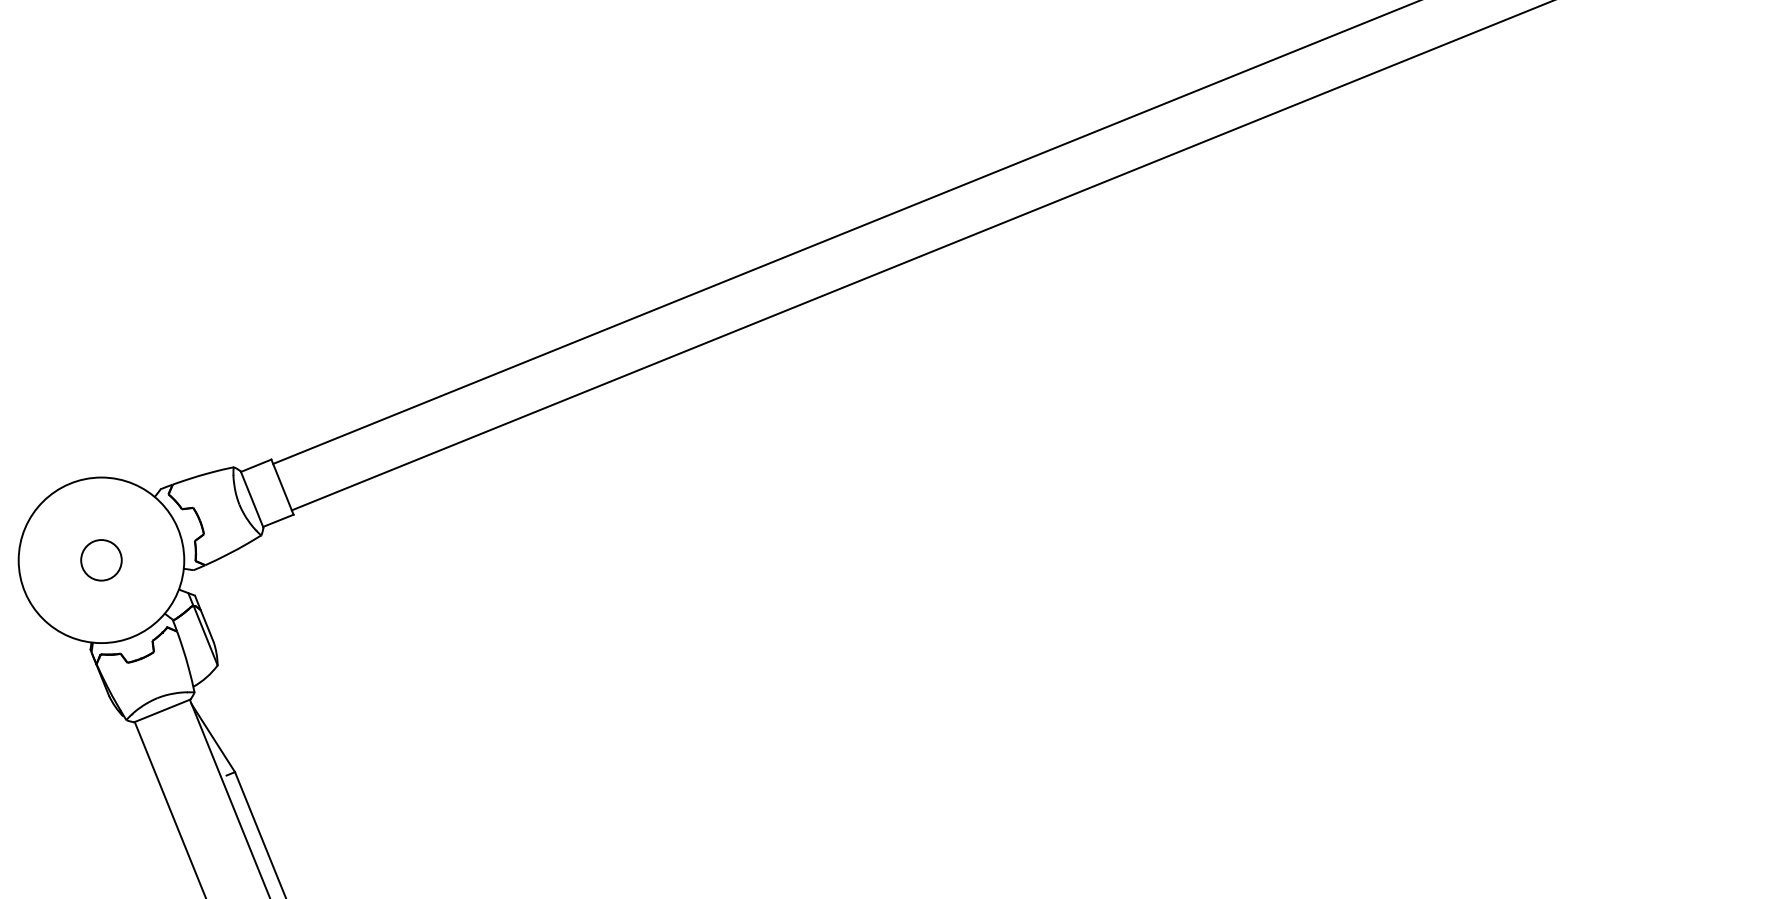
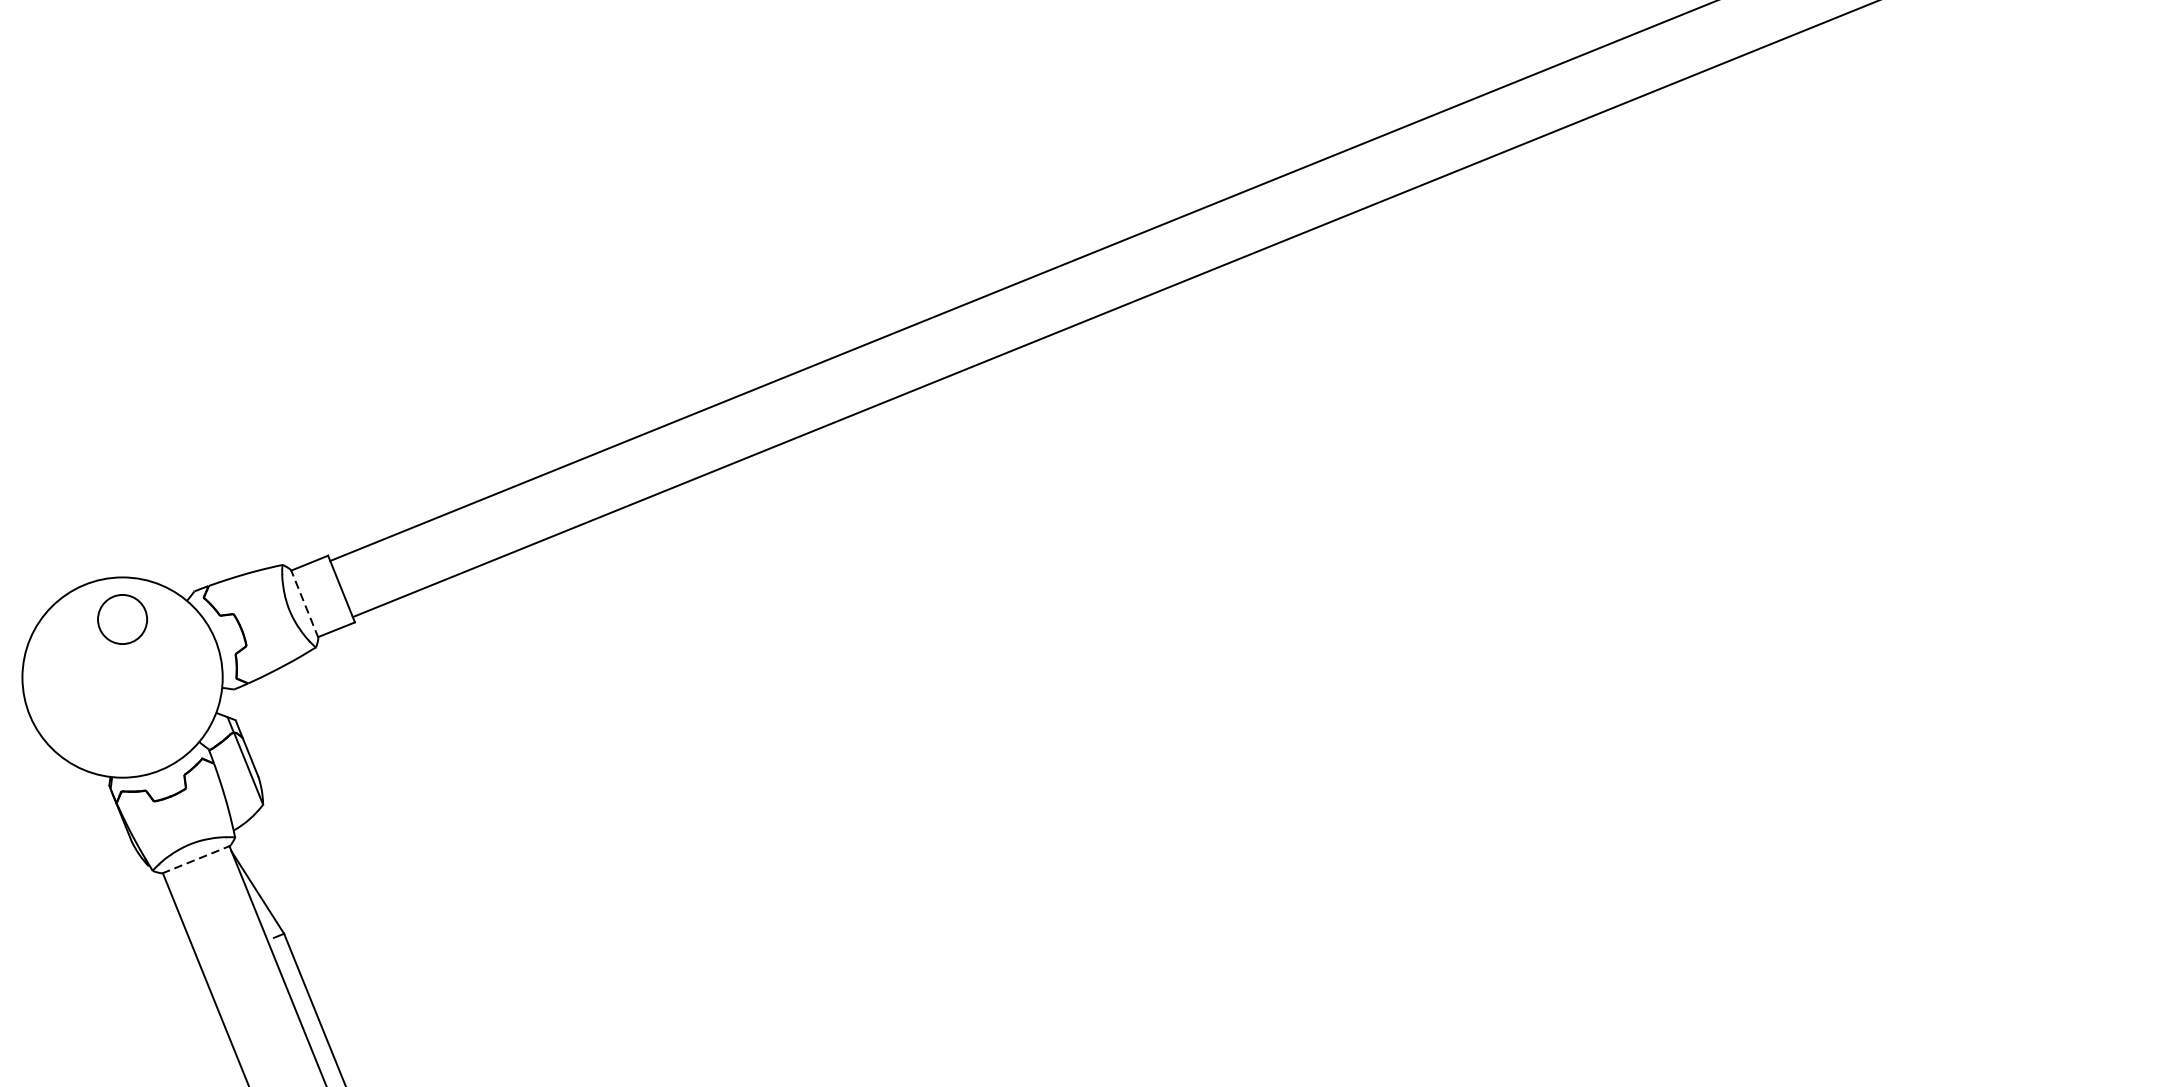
line: (251, 498) -> (304, 602), solid -> dashed
circle: (101, 560) -> (122, 619), moved
line: (162, 710) -> (196, 859), solid -> dashed

